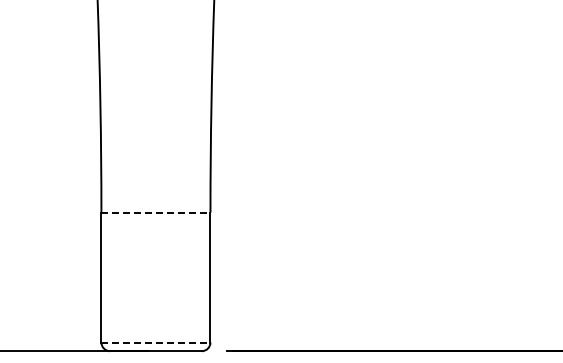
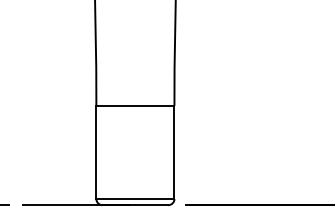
line: (155, 212) -> (135, 105), dashed -> solid
line: (155, 342) -> (135, 198), dashed -> solid

